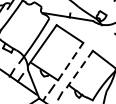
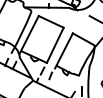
line: (71, 60) -> (55, 44), dashed -> solid
line: (79, 68) -> (63, 50), dashed -> solid

